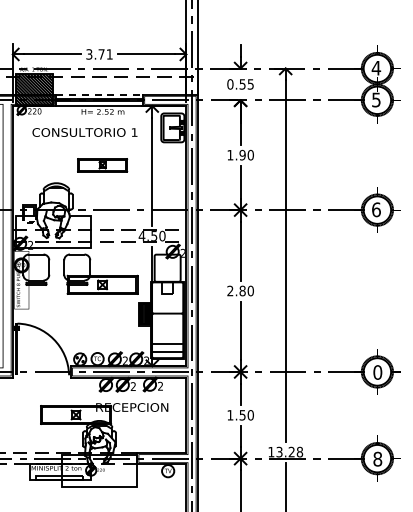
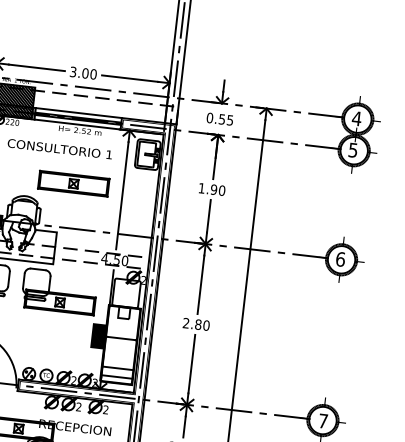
text: (105, 54) -> (89, 73), 3.71 -> 3.00
line: (100, 94) -> (79, 113), dashed -> solid
part: (102, 165) -> (73, 183), size x1.43
text: (377, 372) -> (322, 421), 0 -> 7

